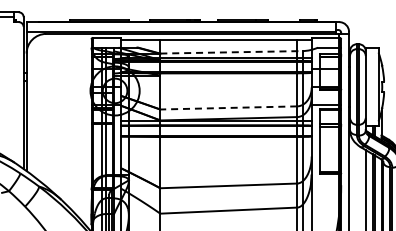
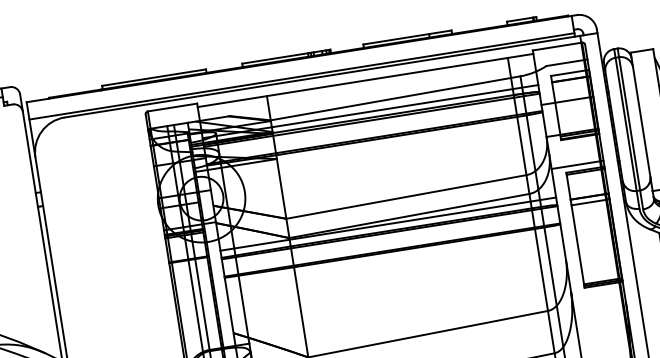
line: (231, 52) -> (395, 98), dashed -> solid
line: (228, 107) -> (405, 196), dashed -> solid

